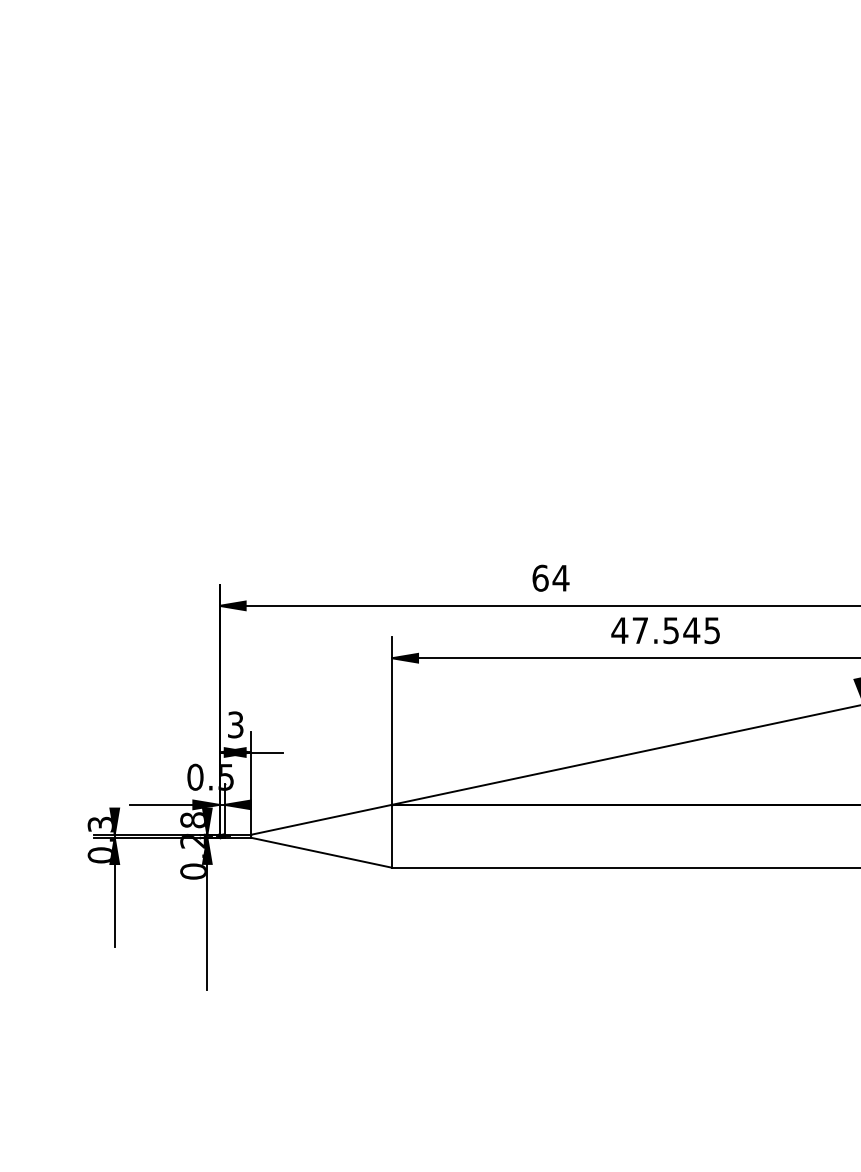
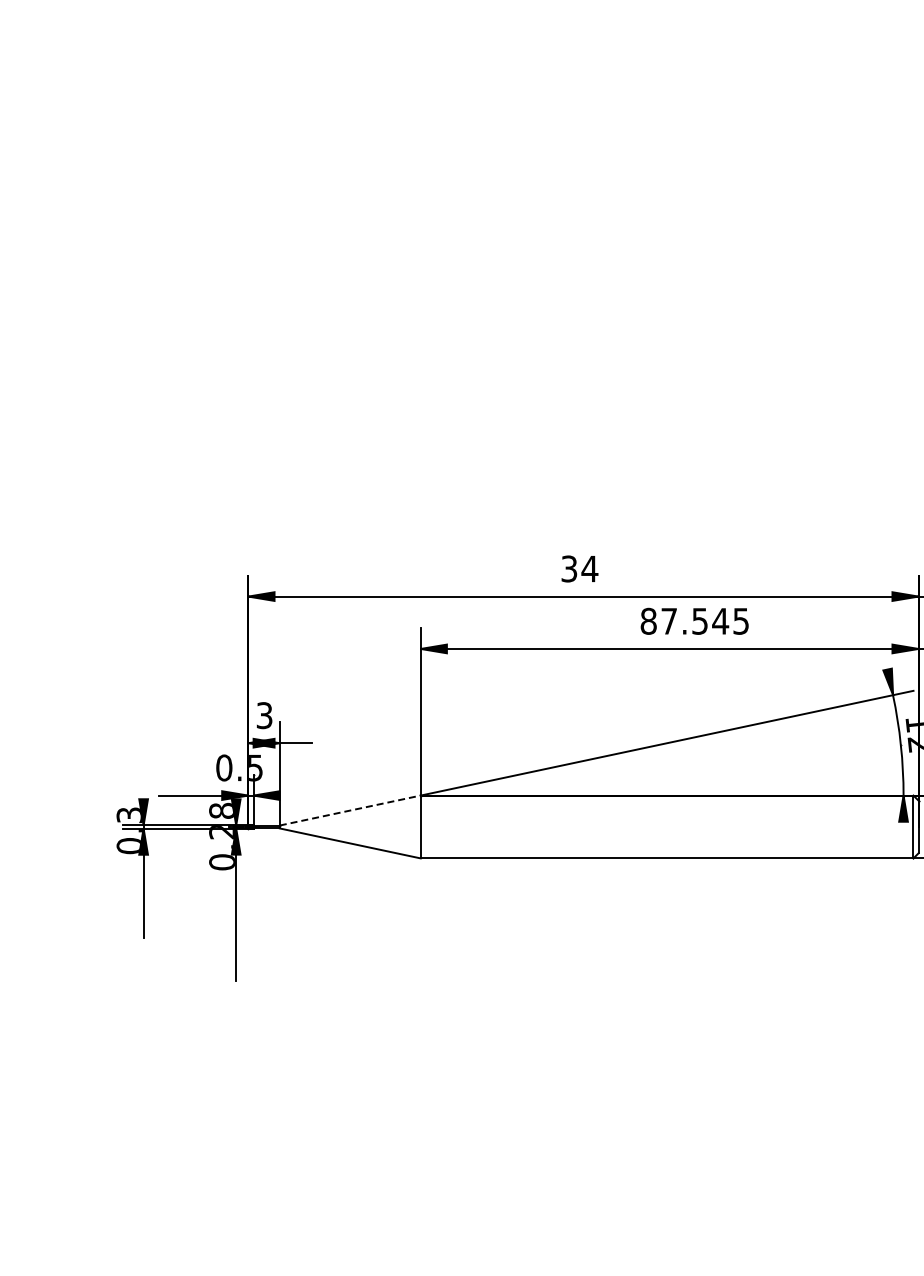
text: (540, 577) -> (569, 568), 64 -> 34
text: (619, 629) -> (648, 620), 47.545 -> 87.545
line: (321, 819) -> (350, 810), solid -> dashed

